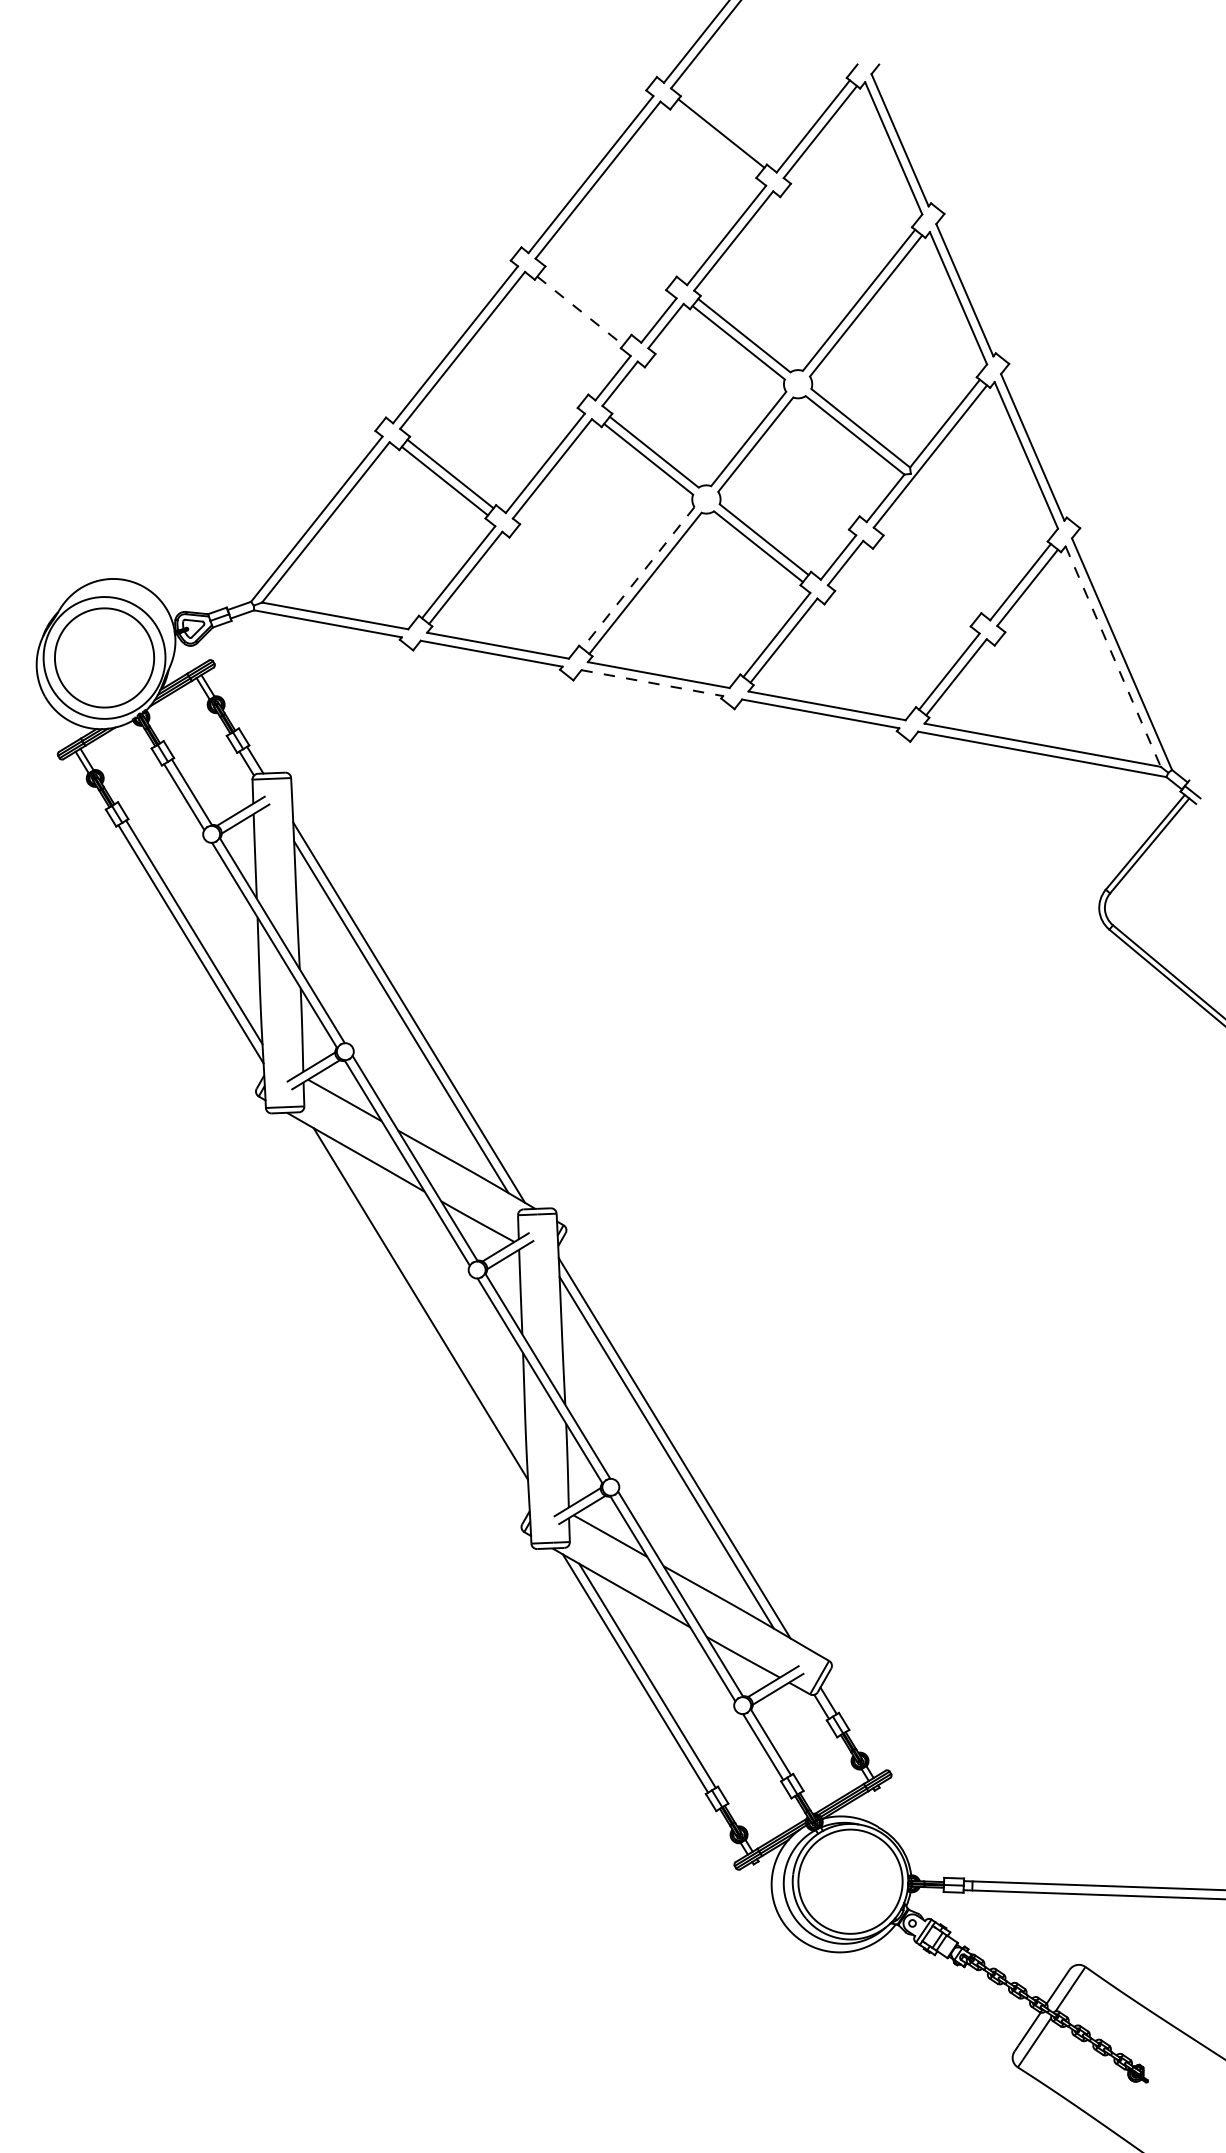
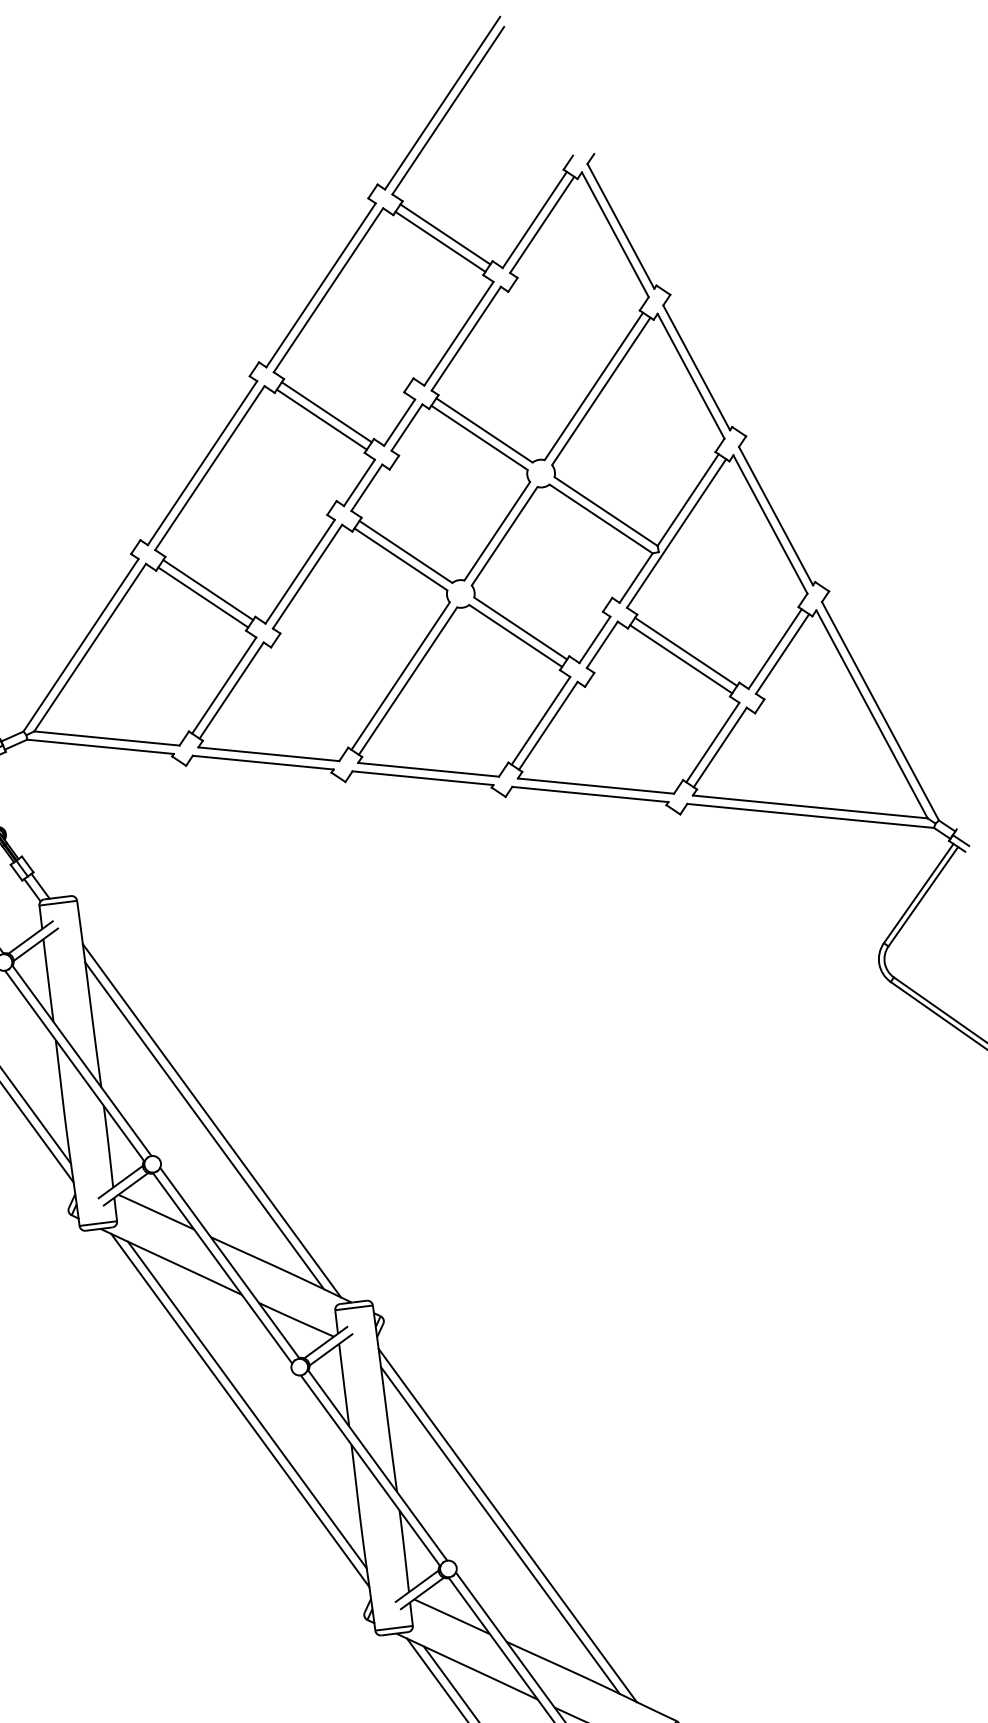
line: (715, 140) -> (440, 241), added
line: (585, 303) -> (326, 412), added
line: (580, 311) -> (322, 420), dashed -> solid
line: (929, 577) -> (685, 652), added
line: (638, 578) -> (400, 676), dashed -> solid
line: (924, 584) -> (681, 659), added
line: (1113, 657) -> (872, 715), dashed -> solid
line: (652, 683) -> (423, 778), dashed -> solid
line: (413, 1308) -> (240, 1410), added

